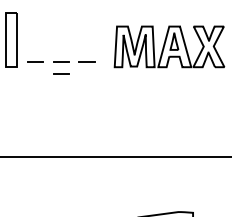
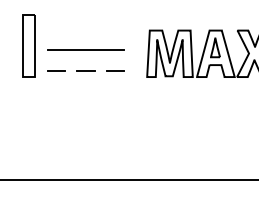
line: (61, 43) -> (86, 49), added
line: (61, 73) -> (86, 84), removed

